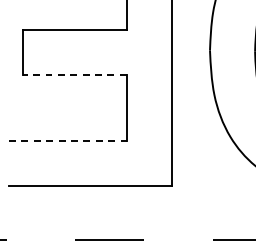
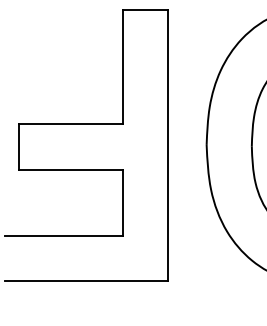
line: (74, 74) -> (70, 169), dashed -> solid
line: (68, 140) -> (64, 235), dashed -> solid

